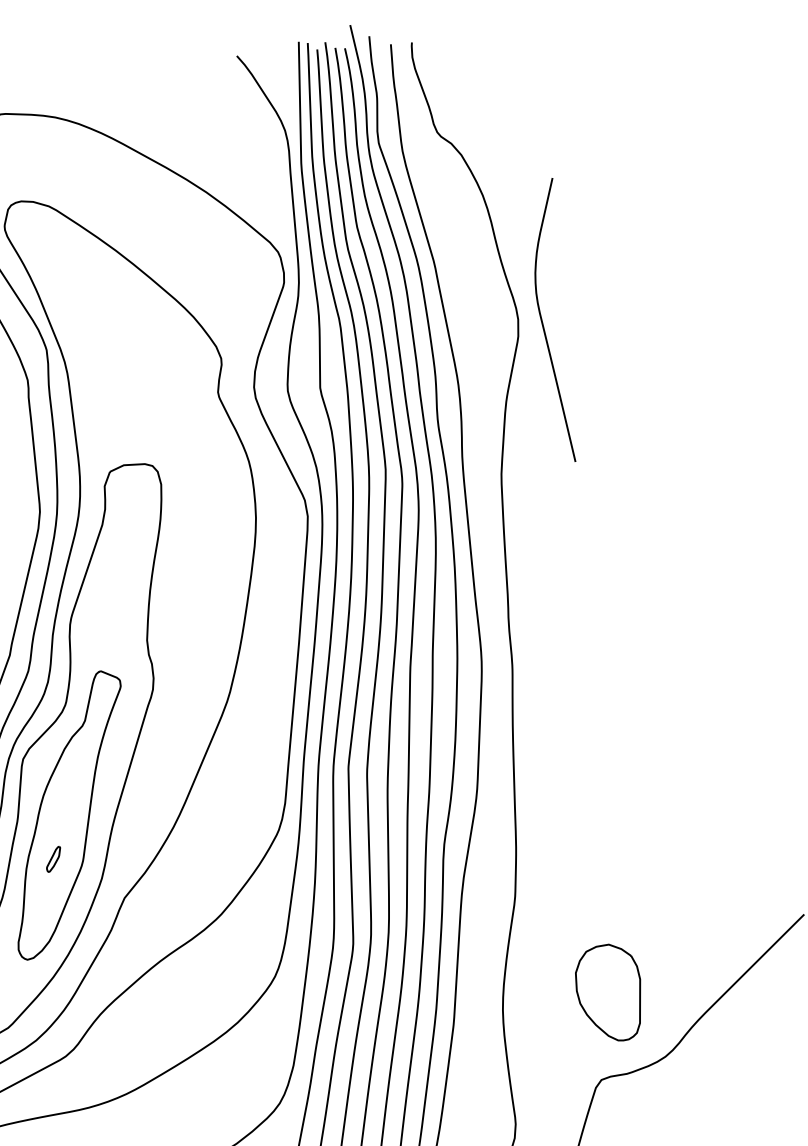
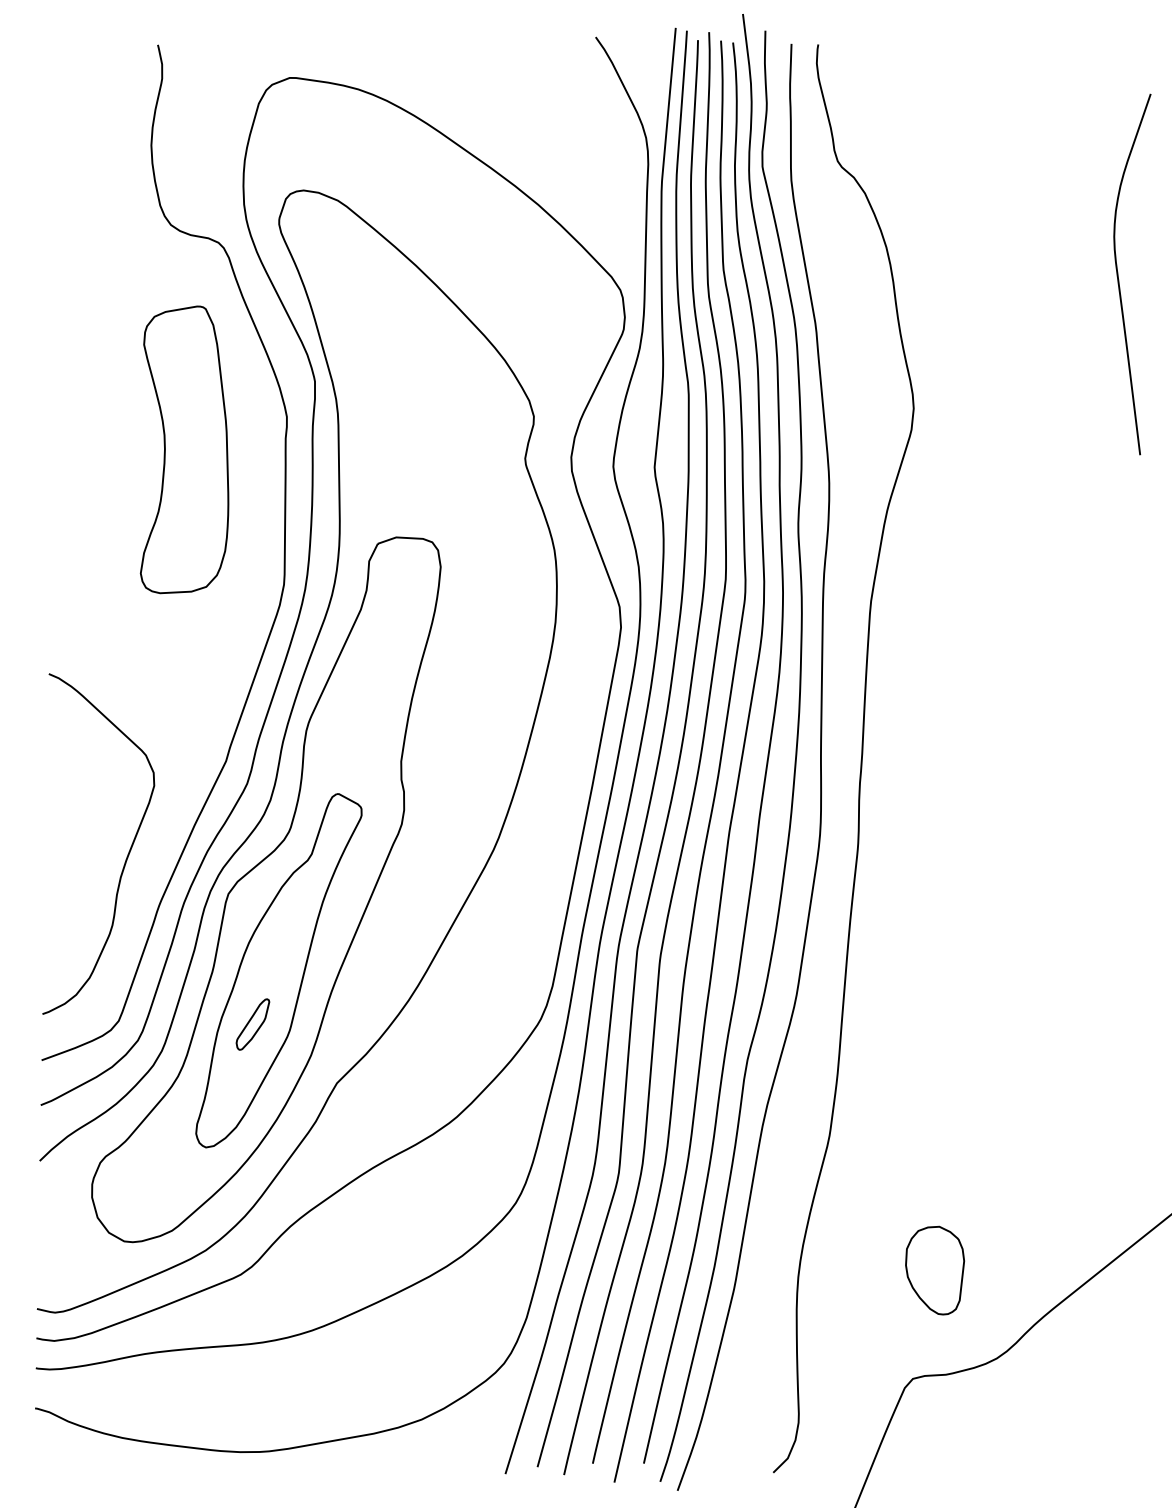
curve: (544, 326) -> (1119, 279), moved
part: (53, 859) -> (252, 1024), size x1.67
part: (609, 993) -> (935, 1270), size x0.71

